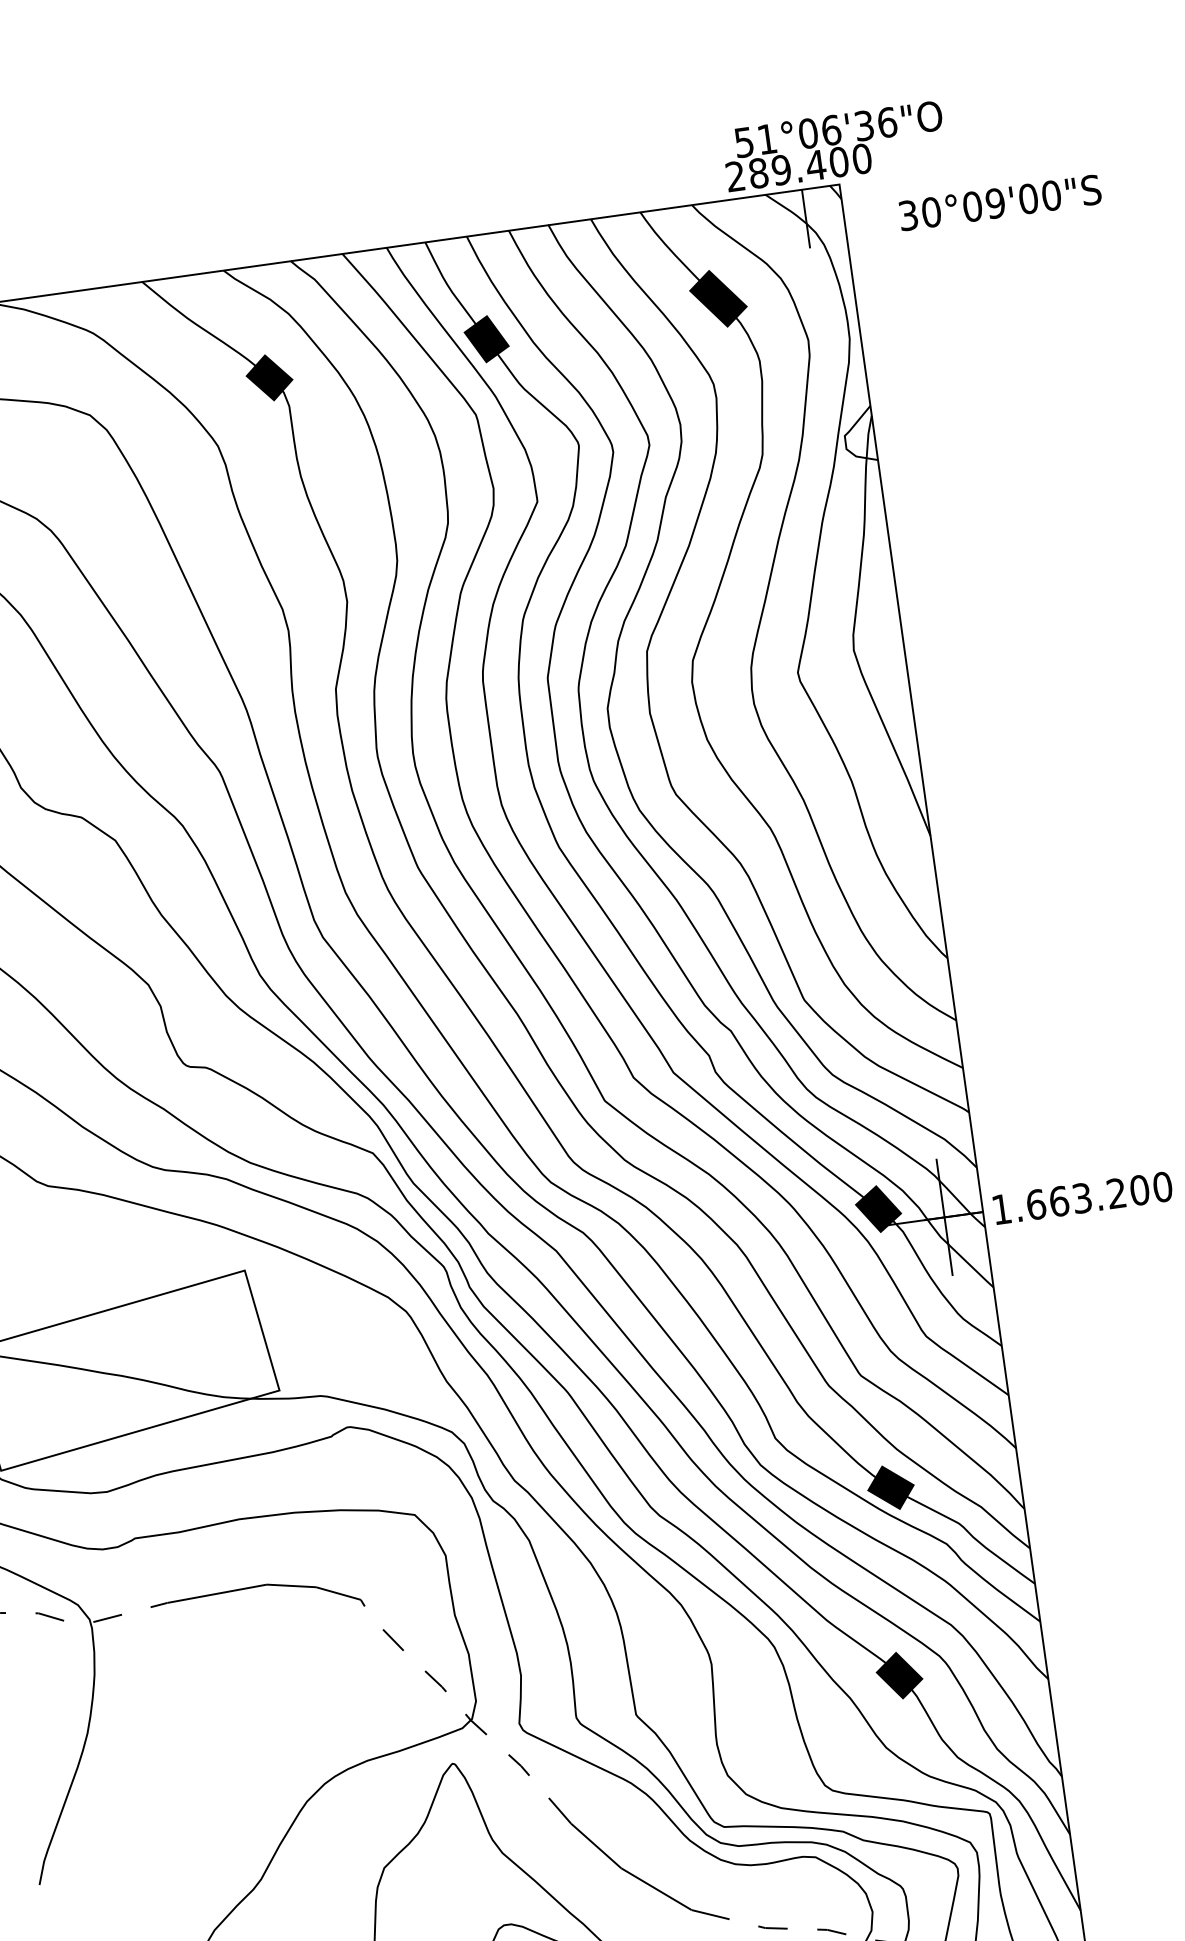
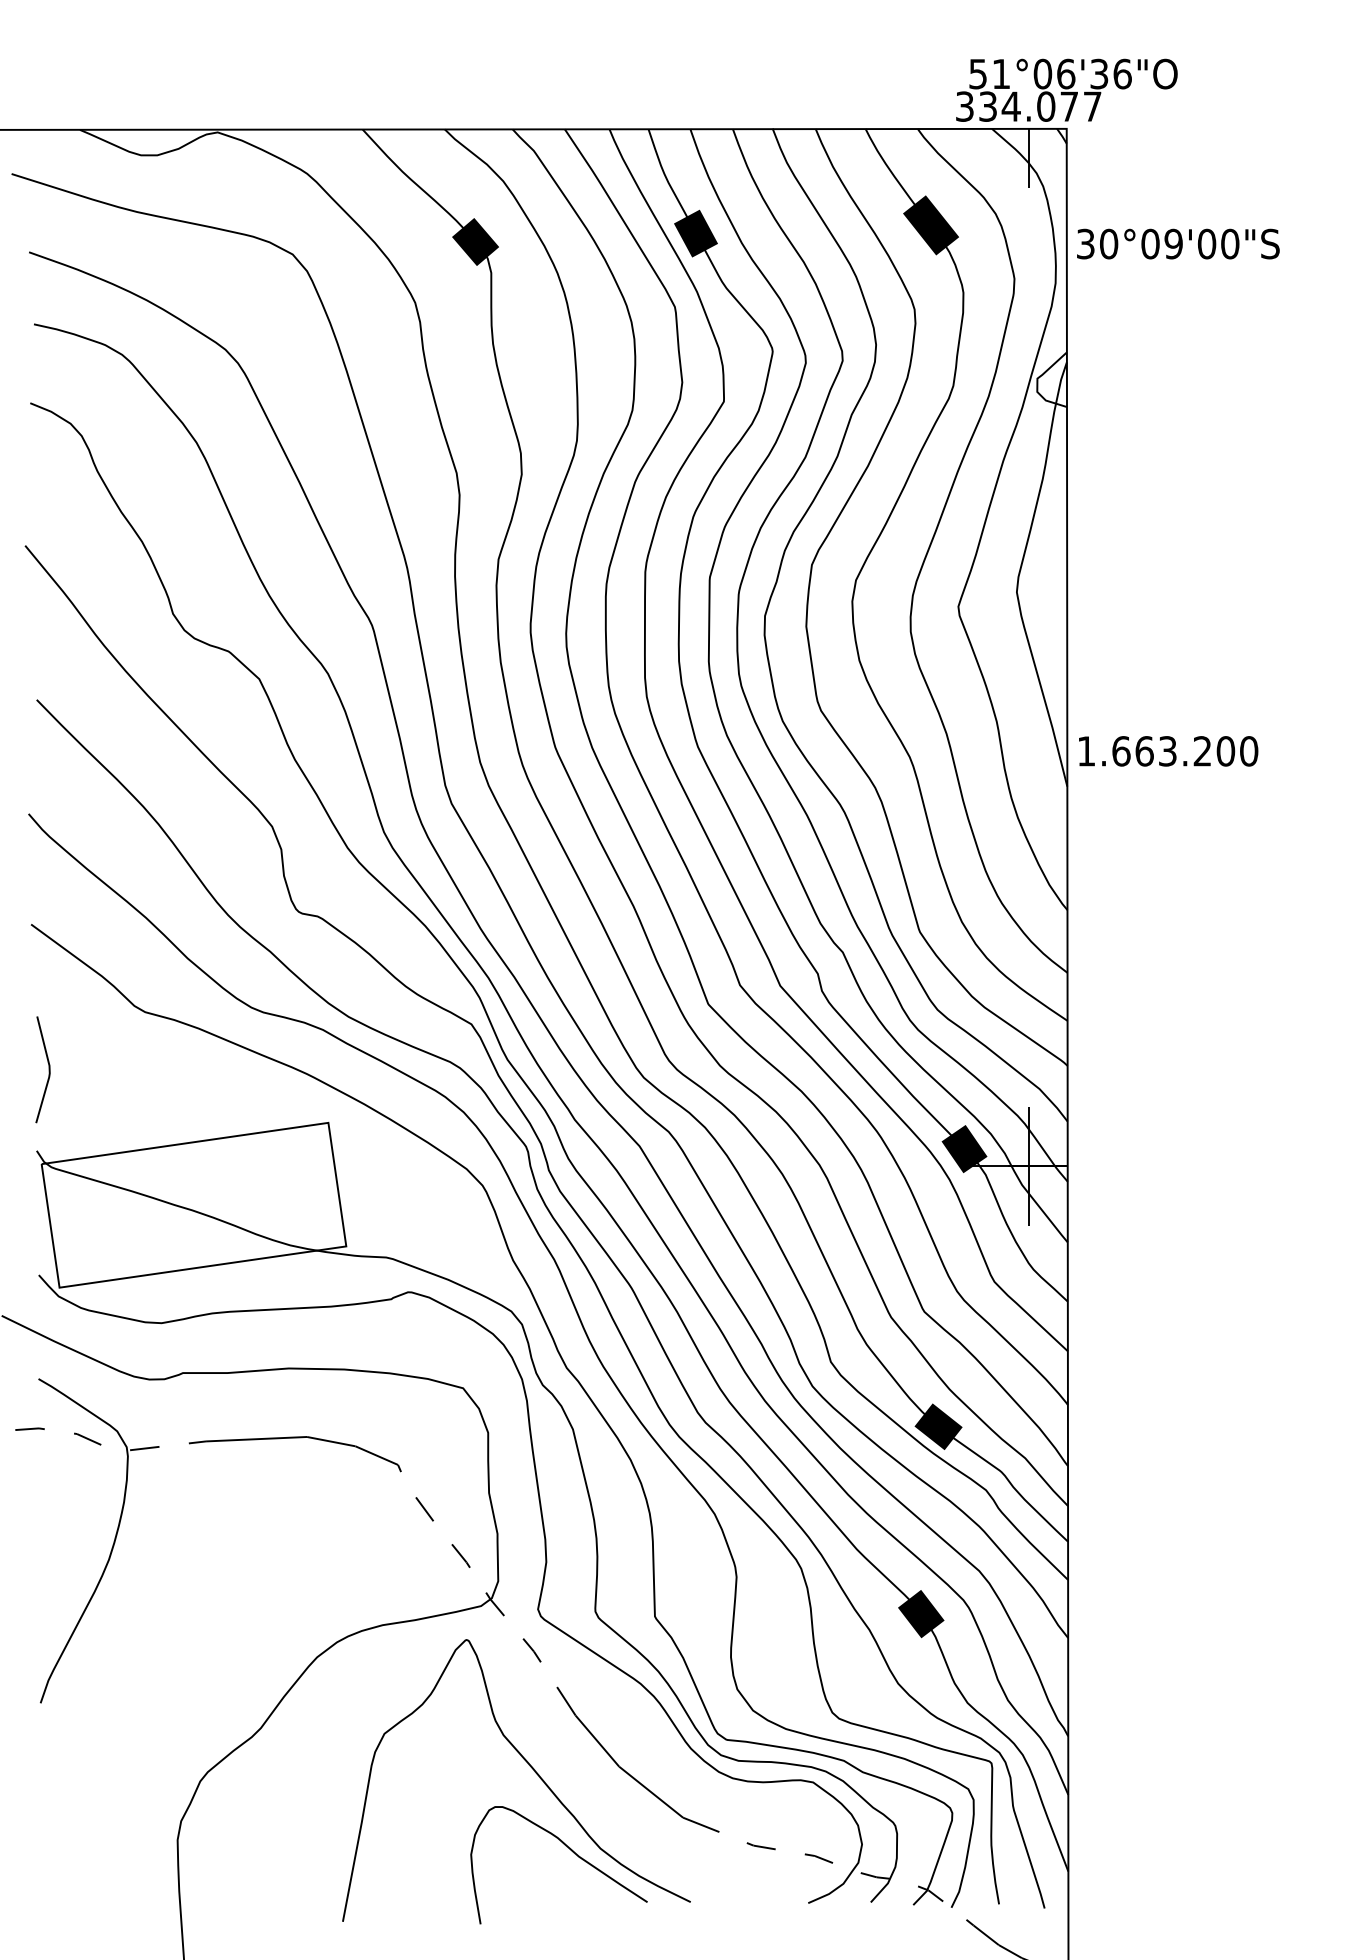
text: (798, 167) -> (1028, 106), 289.400 -> 334.077
text: (1000, 202) -> (1178, 243), moved
text: (1082, 1198) -> (1168, 751), moved

